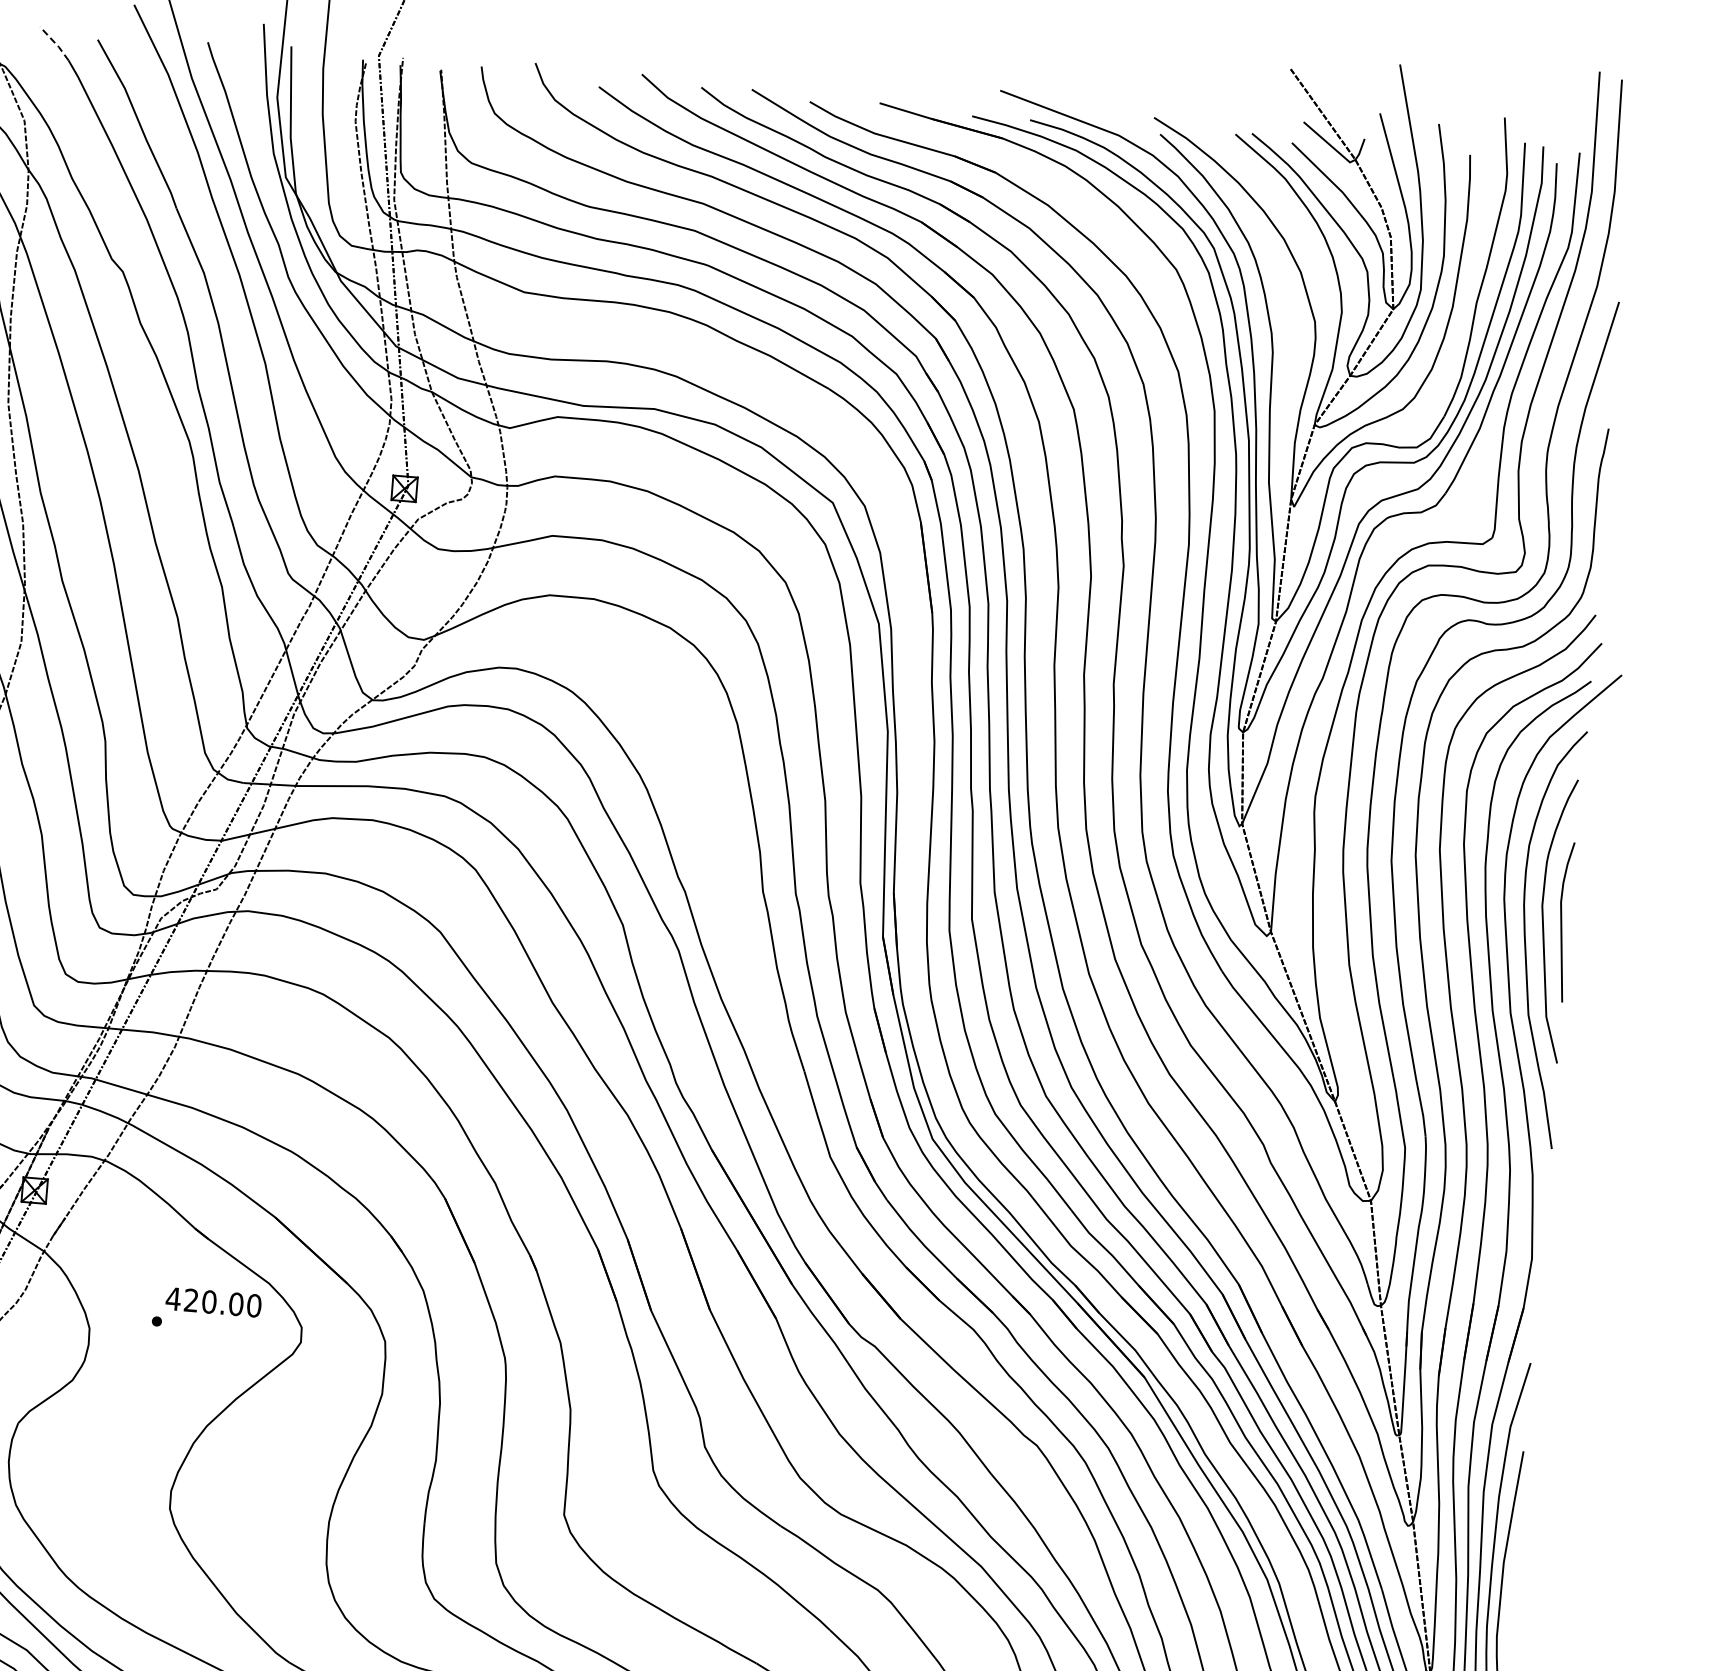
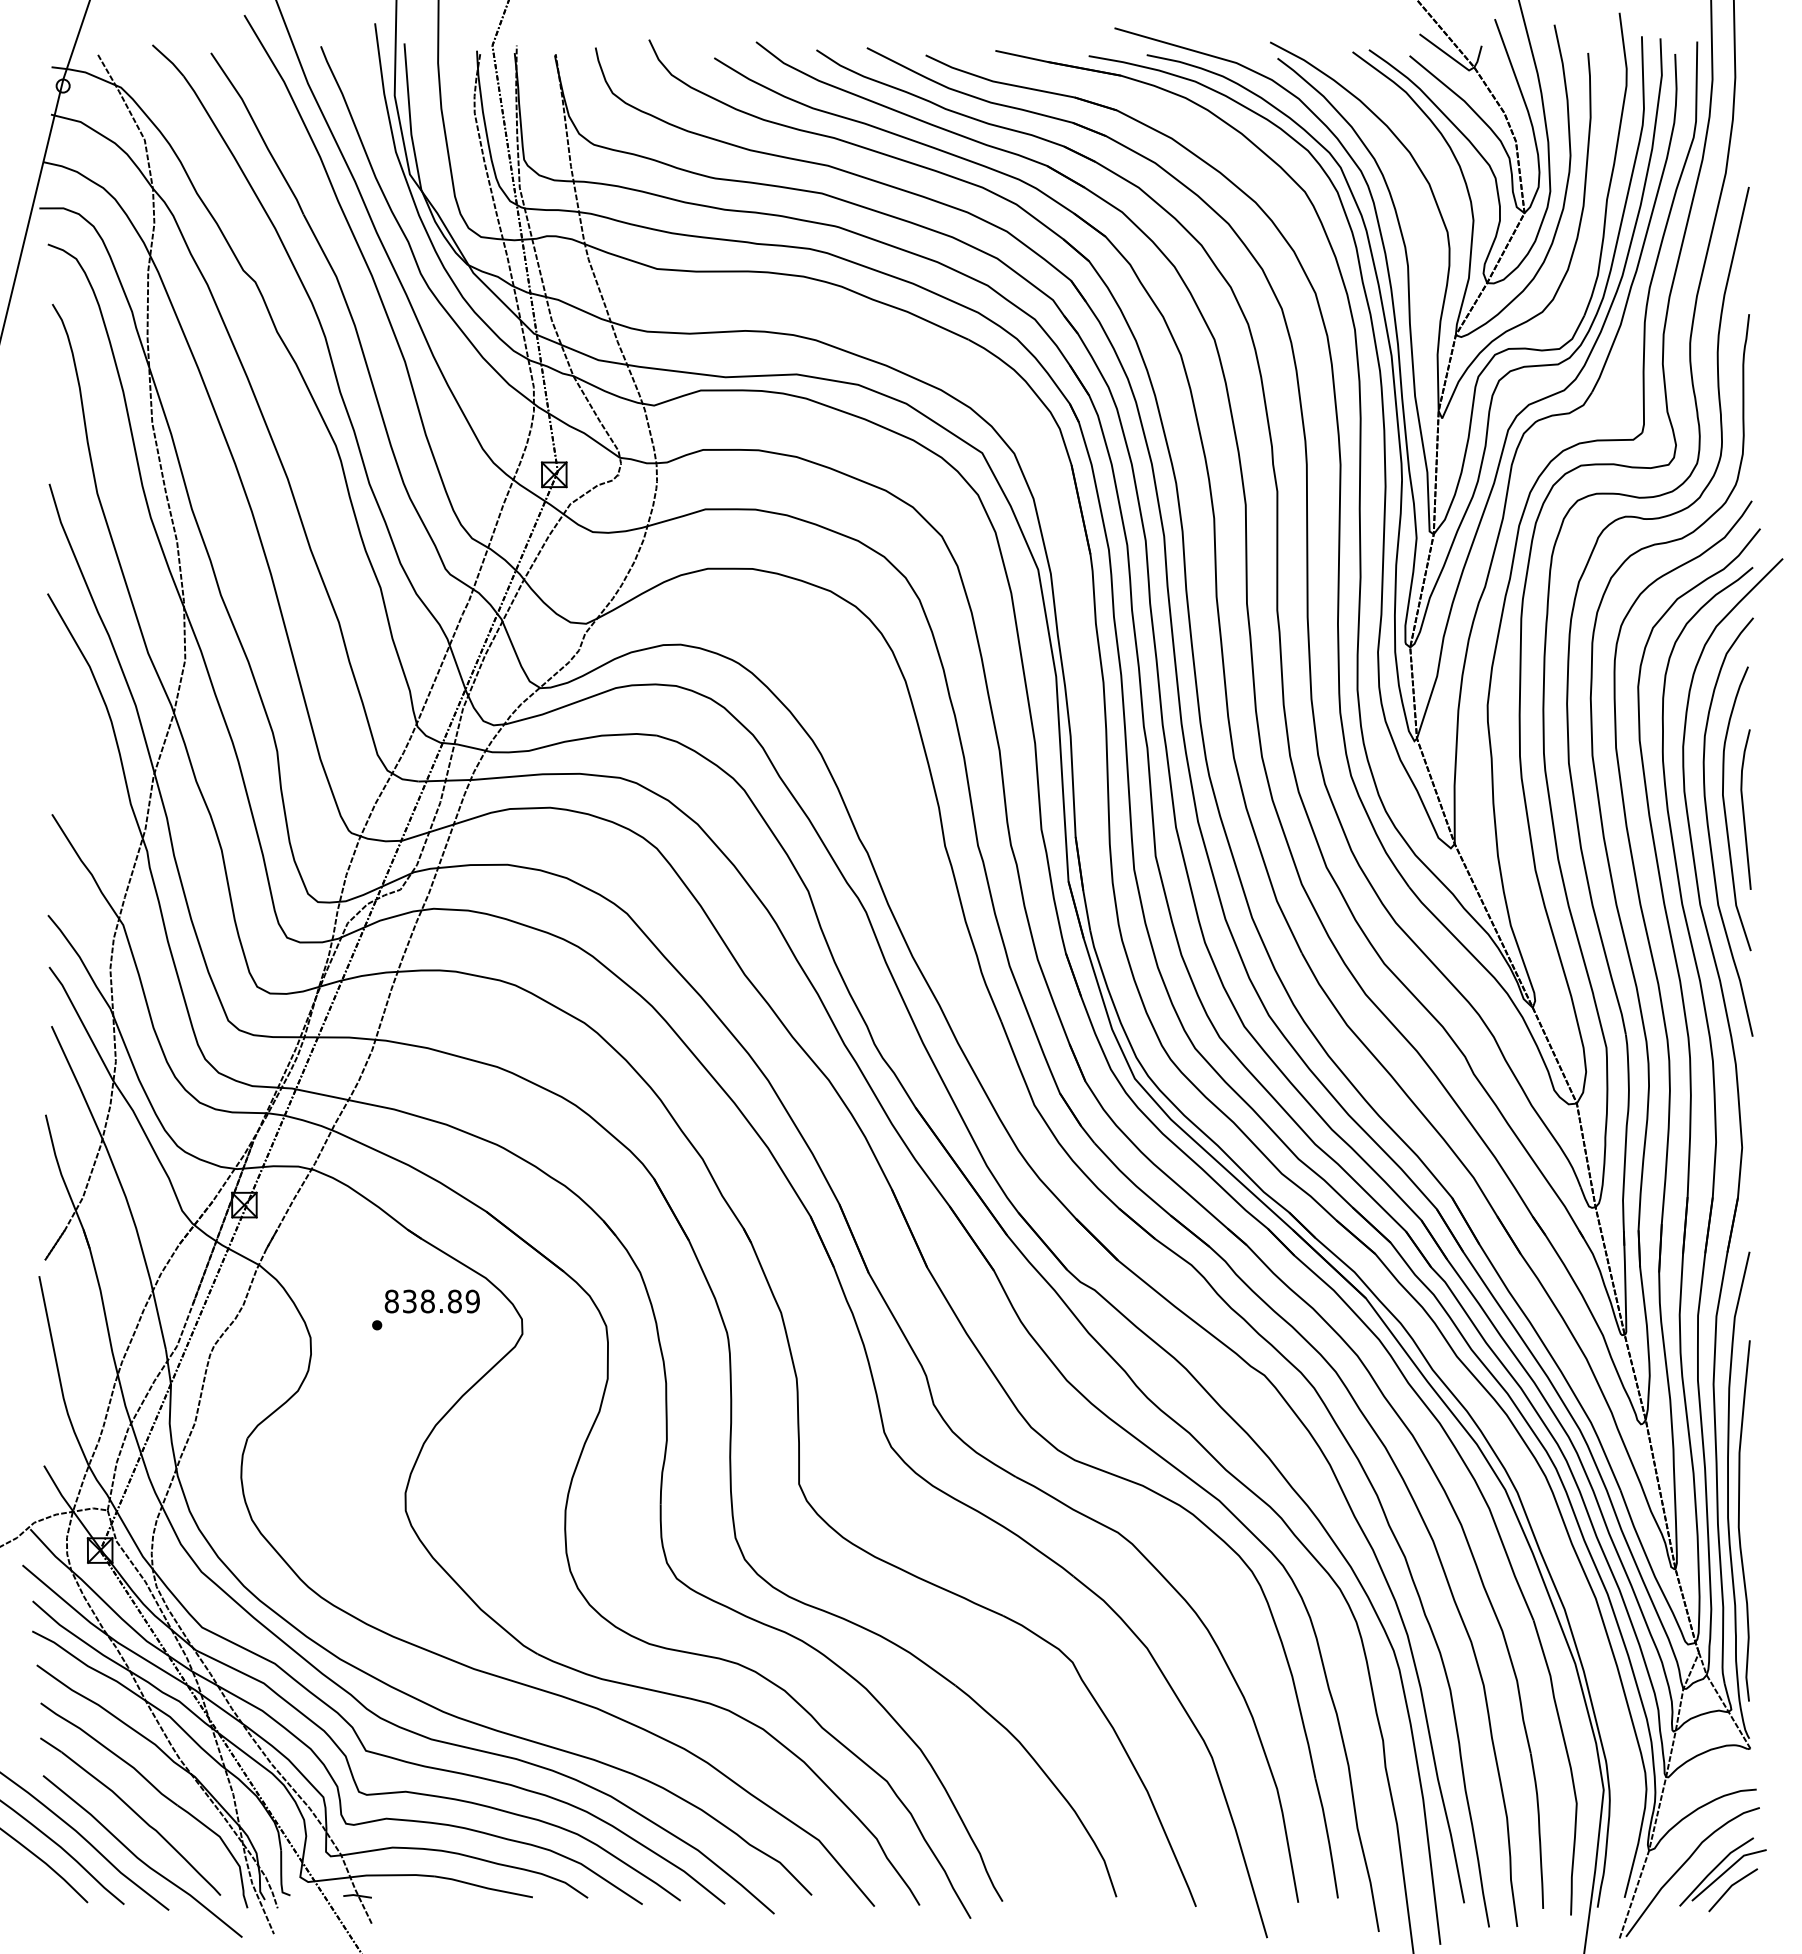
line: (55, 43) -> (169, 60), dashed -> solid
text: (213, 1302) -> (431, 1301), 420.00 -> 838.89

